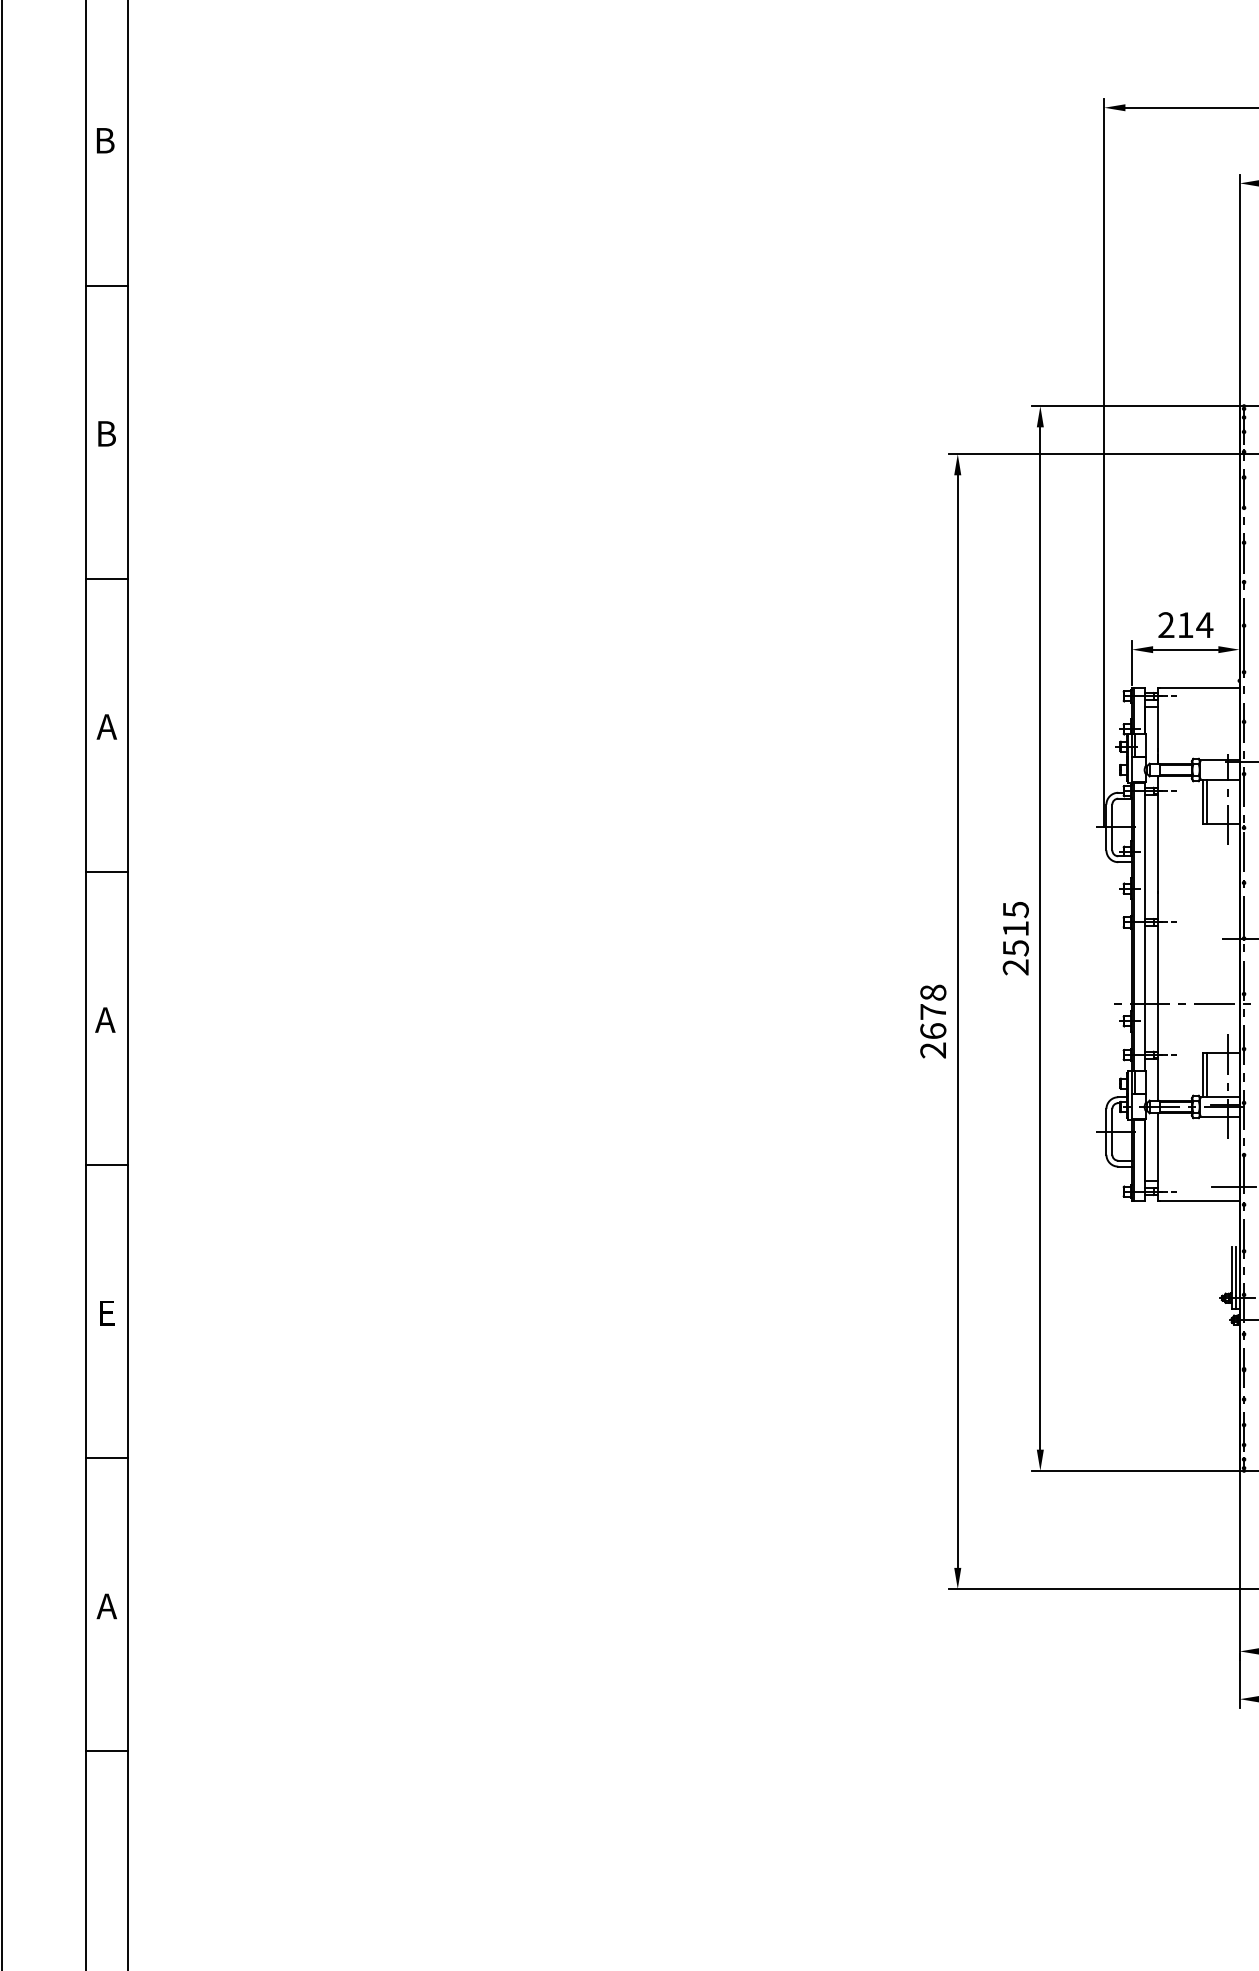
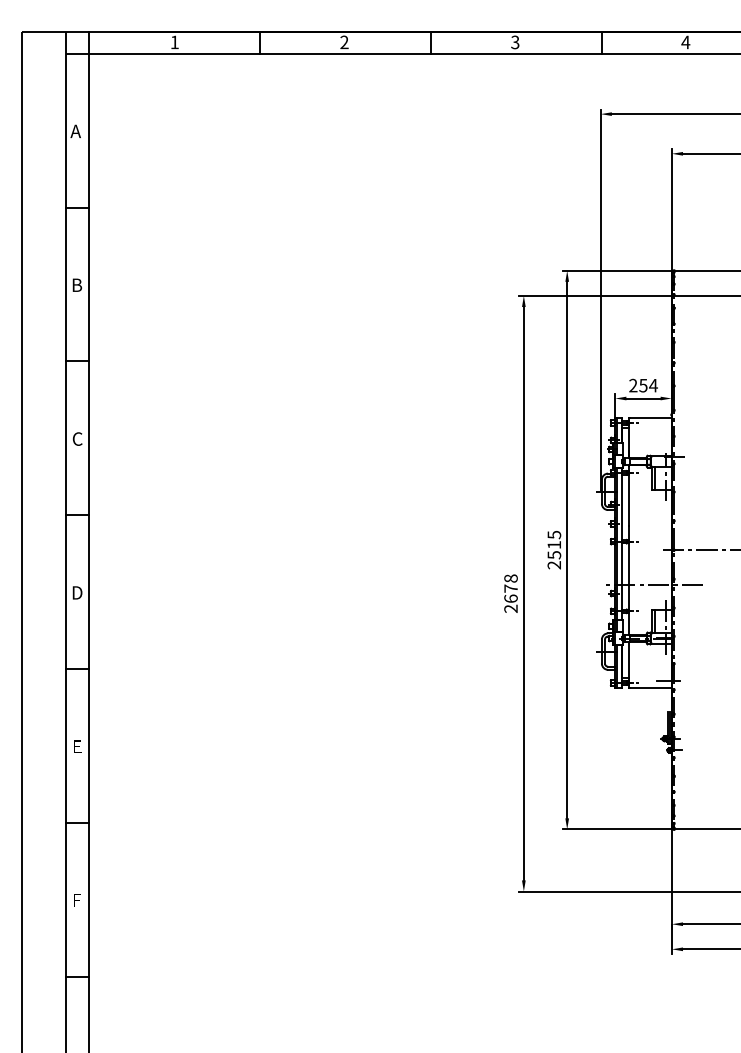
text: (103, 140) -> (75, 131), B -> А
text: (1185, 624) -> (643, 385), 214 -> 254
text: (107, 725) -> (77, 438), А -> С
text: (105, 1019) -> (76, 592), А -> D
text: (107, 1606) -> (77, 900), А -> F

